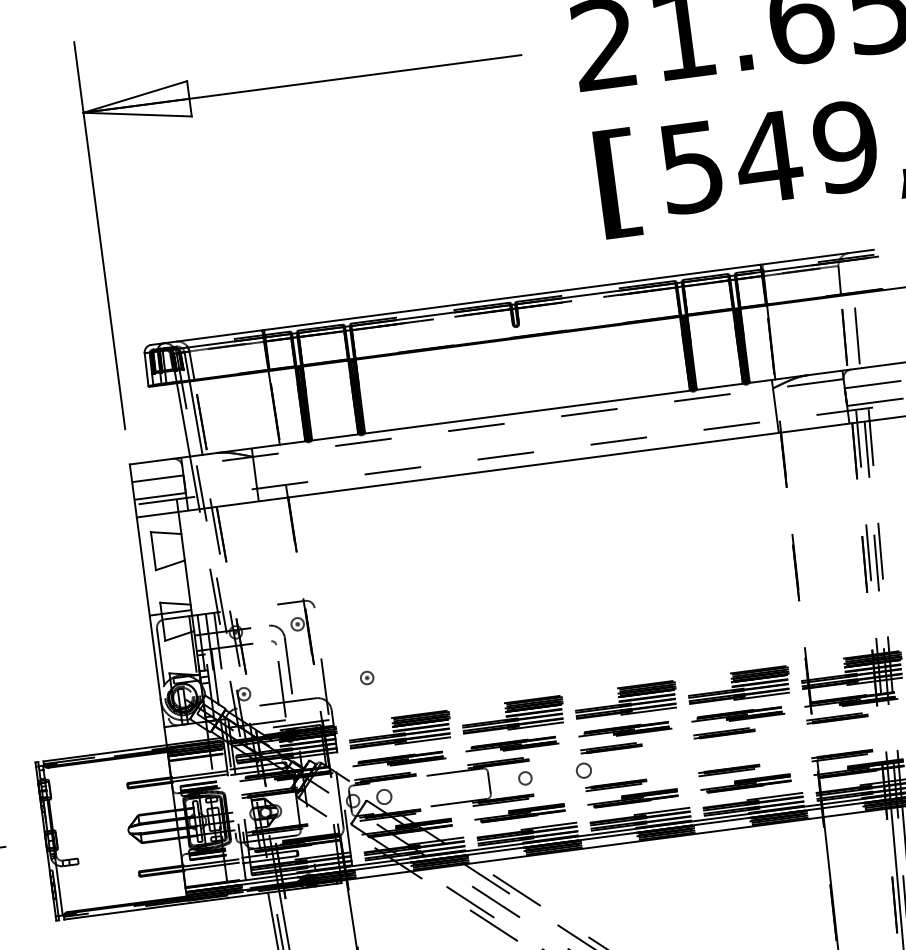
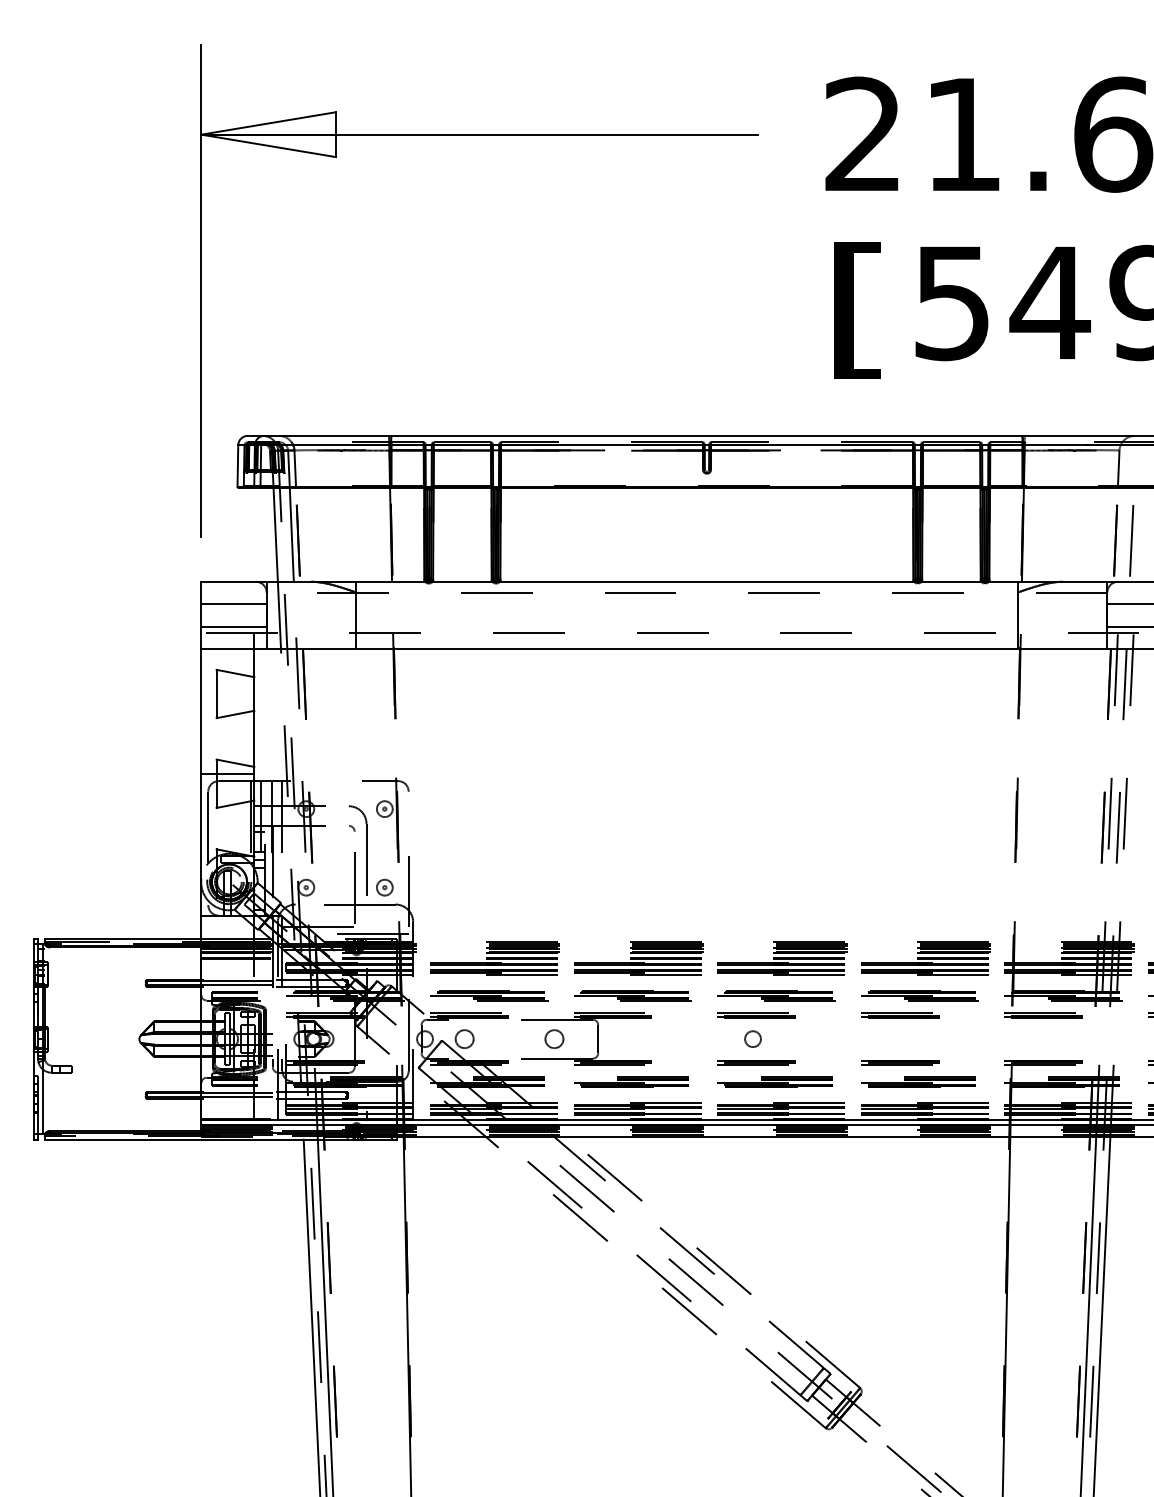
part: (366, 677) -> (384, 887), moved
circle: (584, 770) -> (554, 1039), moved
circle: (524, 777) -> (752, 1038), moved

